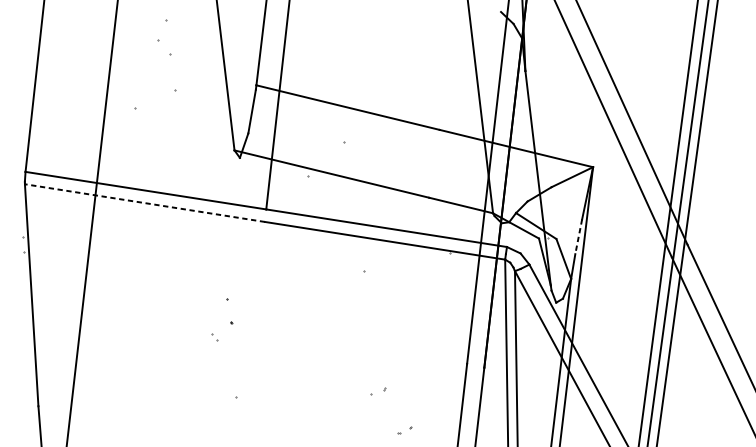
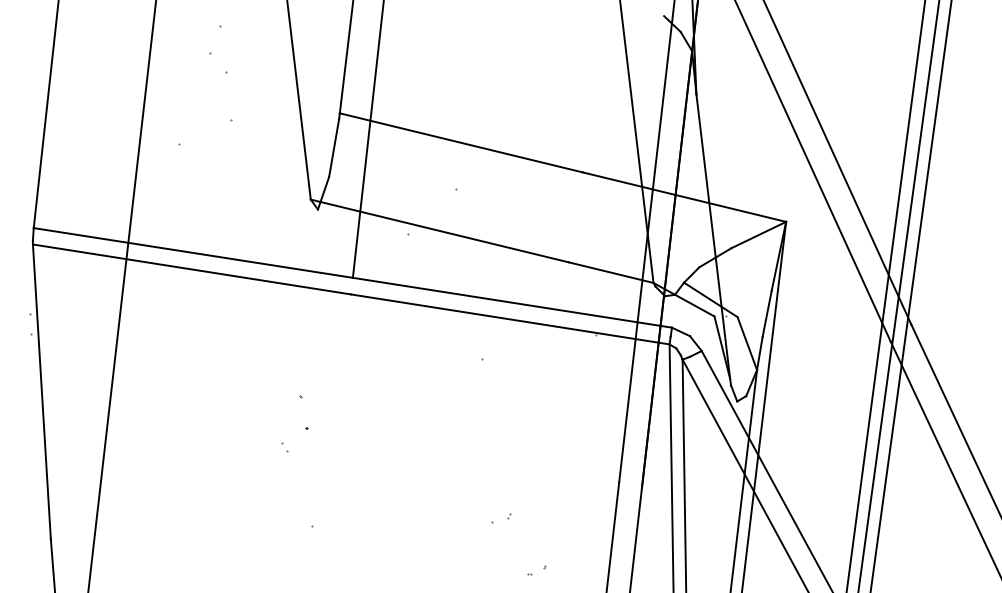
line: (144, 203) -> (191, 269), dashed -> solid
line: (579, 237) -> (767, 314), dashed -> solid

